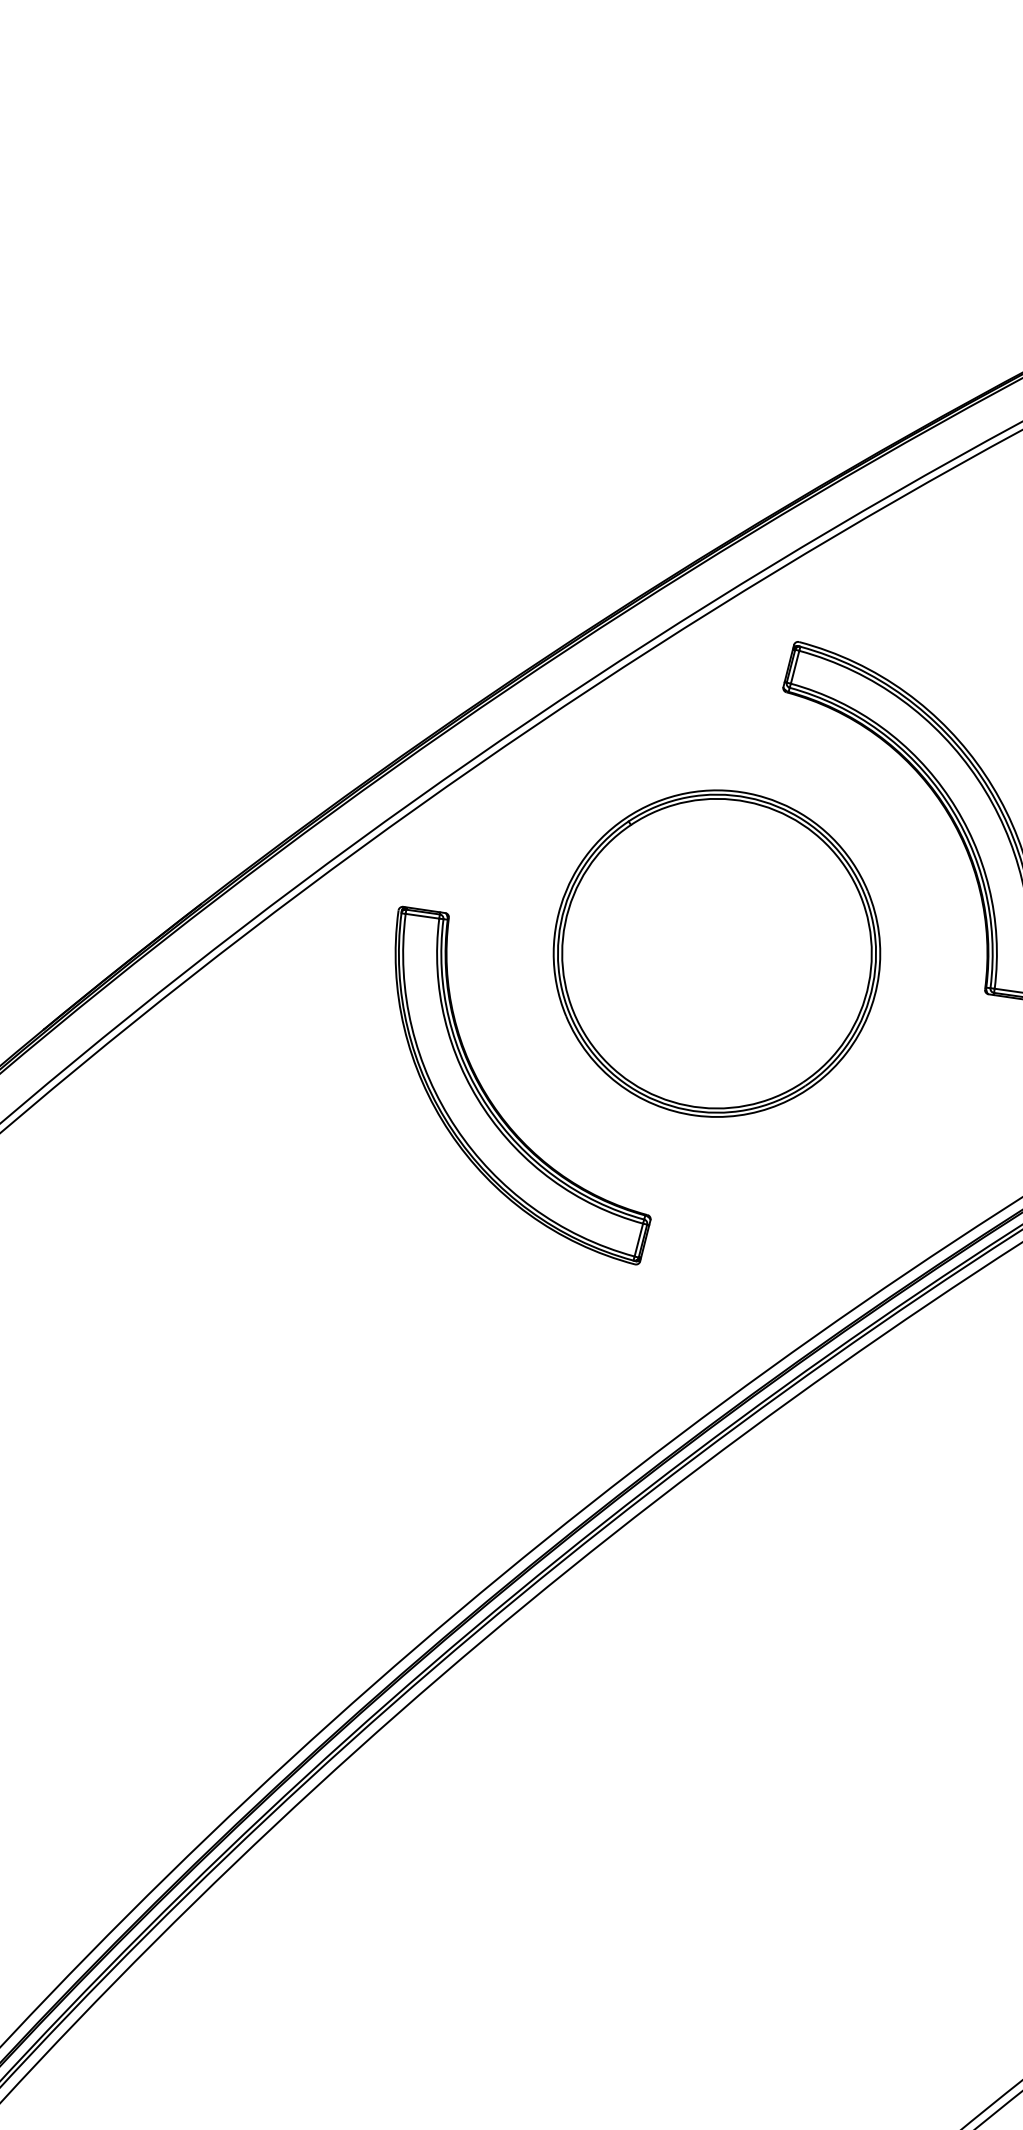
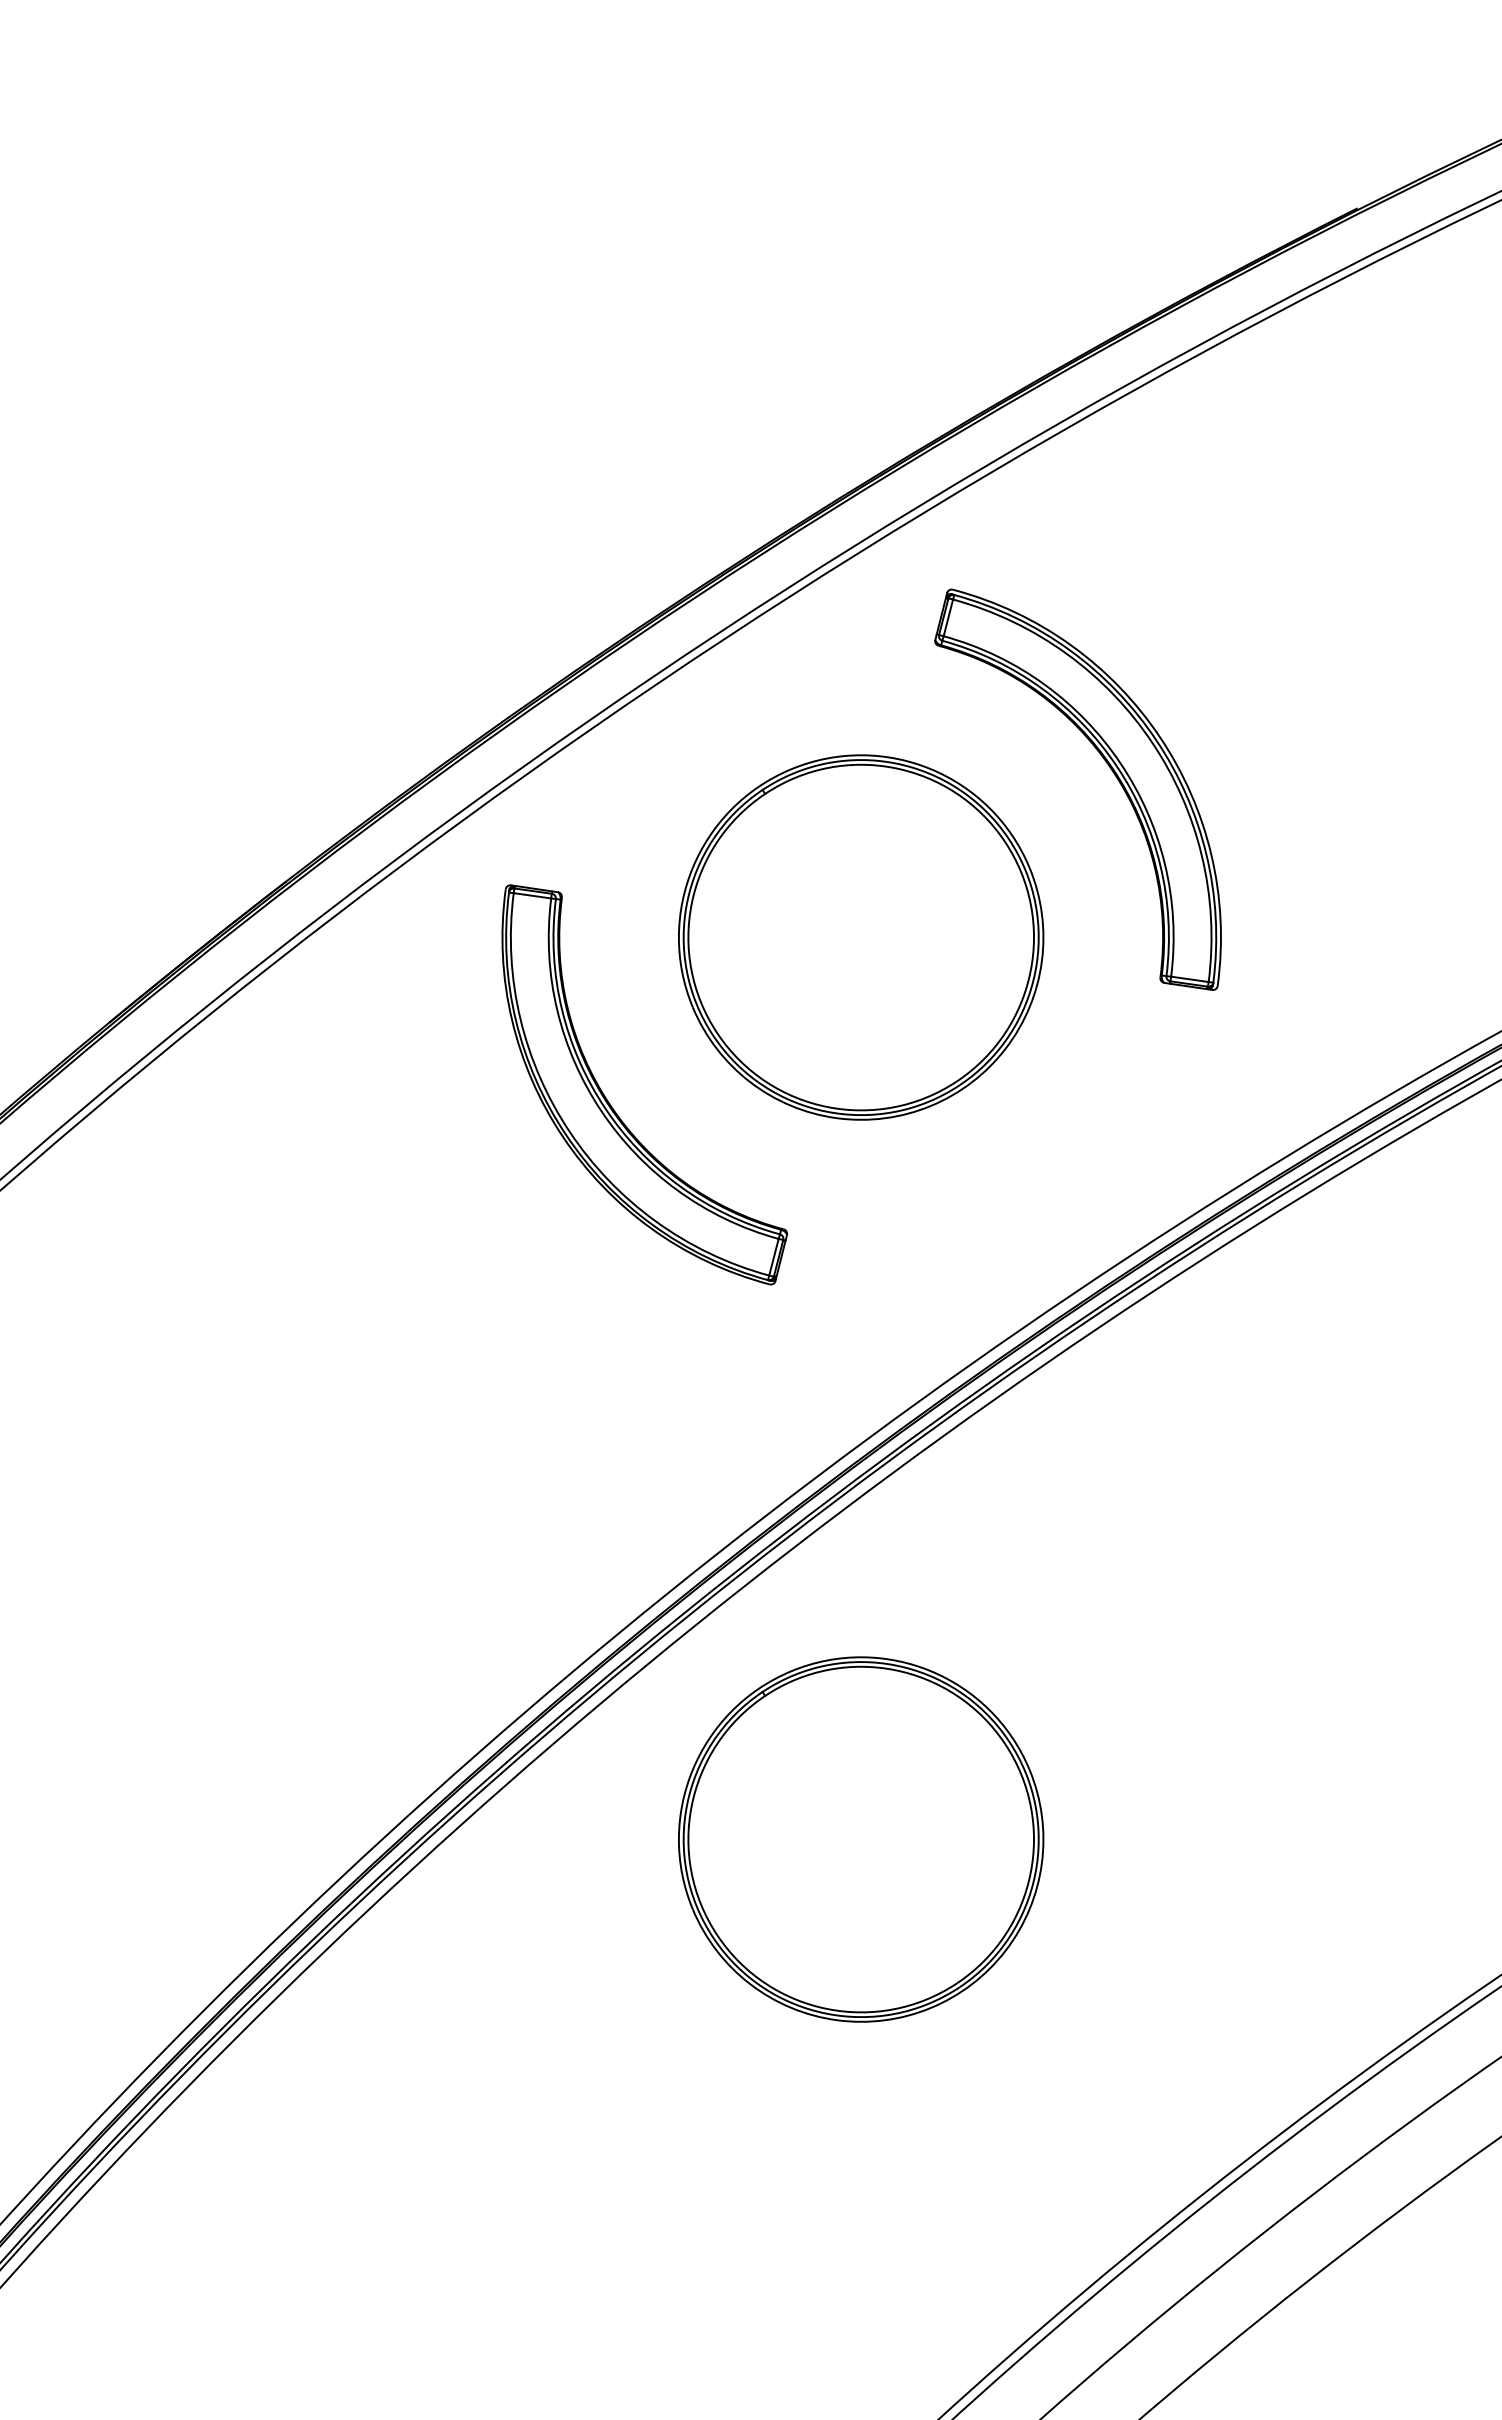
part: (717, 1761) -> (861, 1839), added

